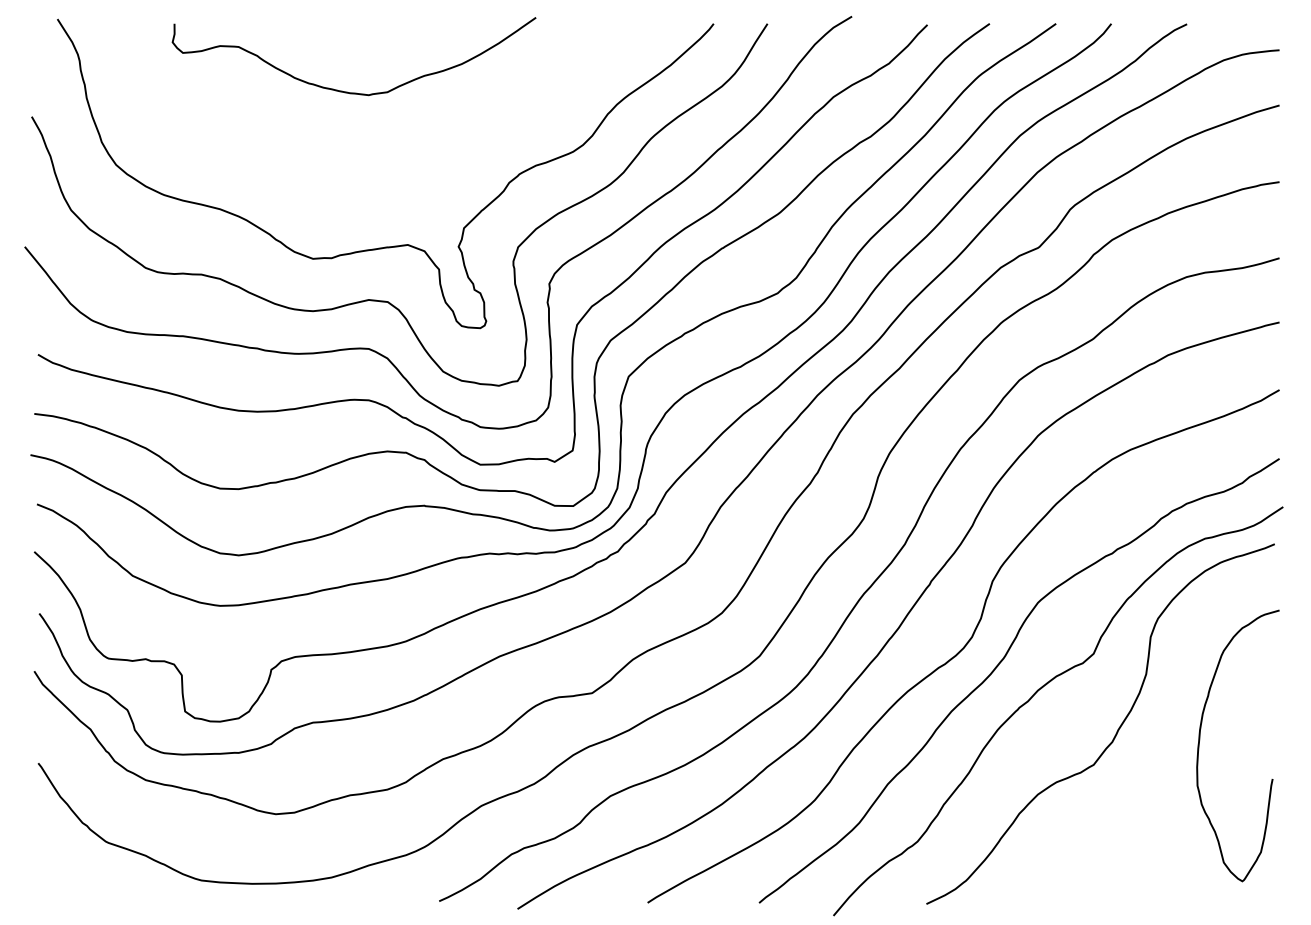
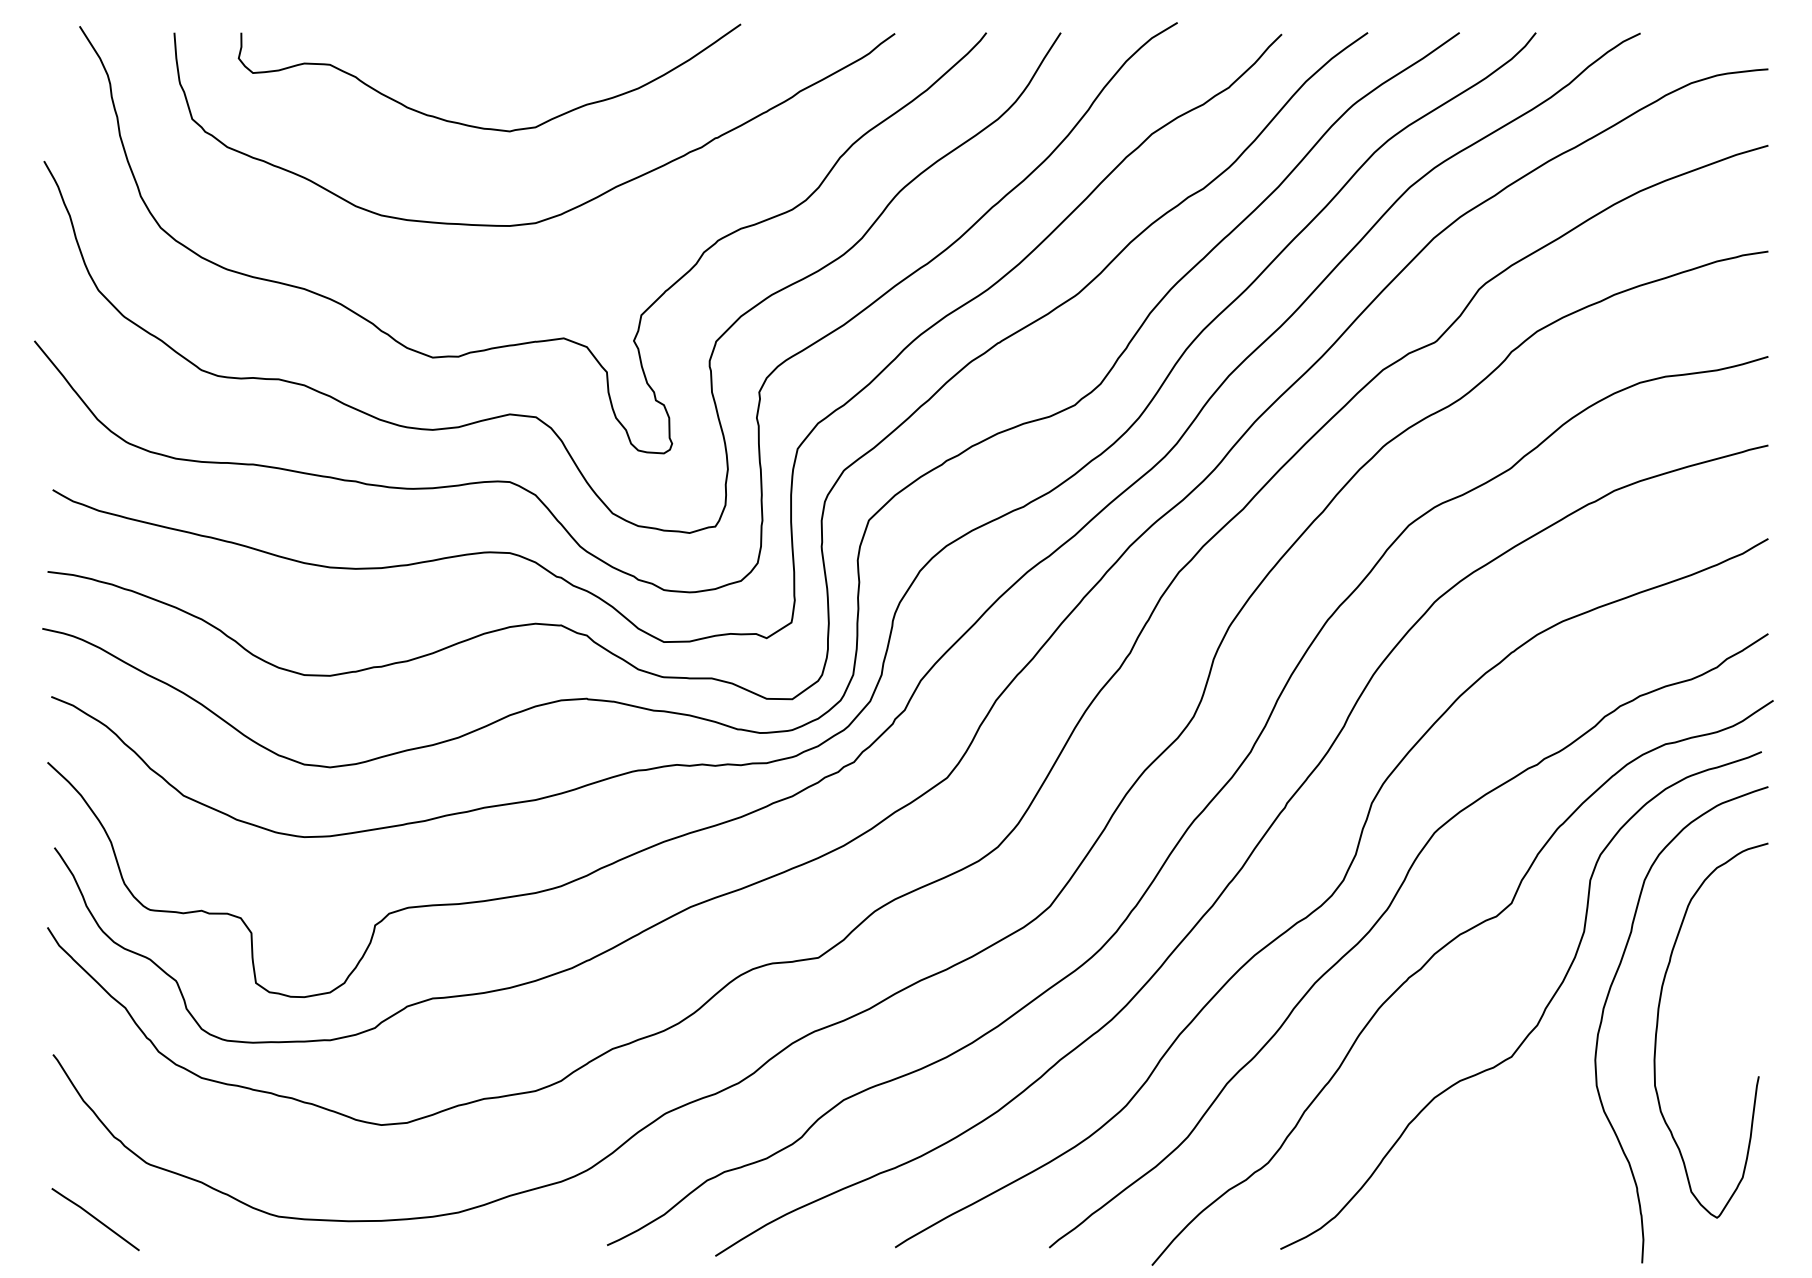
curve: (415, 149) -> (574, 206), added
curve: (1163, 723) -> (1608, 999), added
line: (69, 882) -> (96, 1219), added

